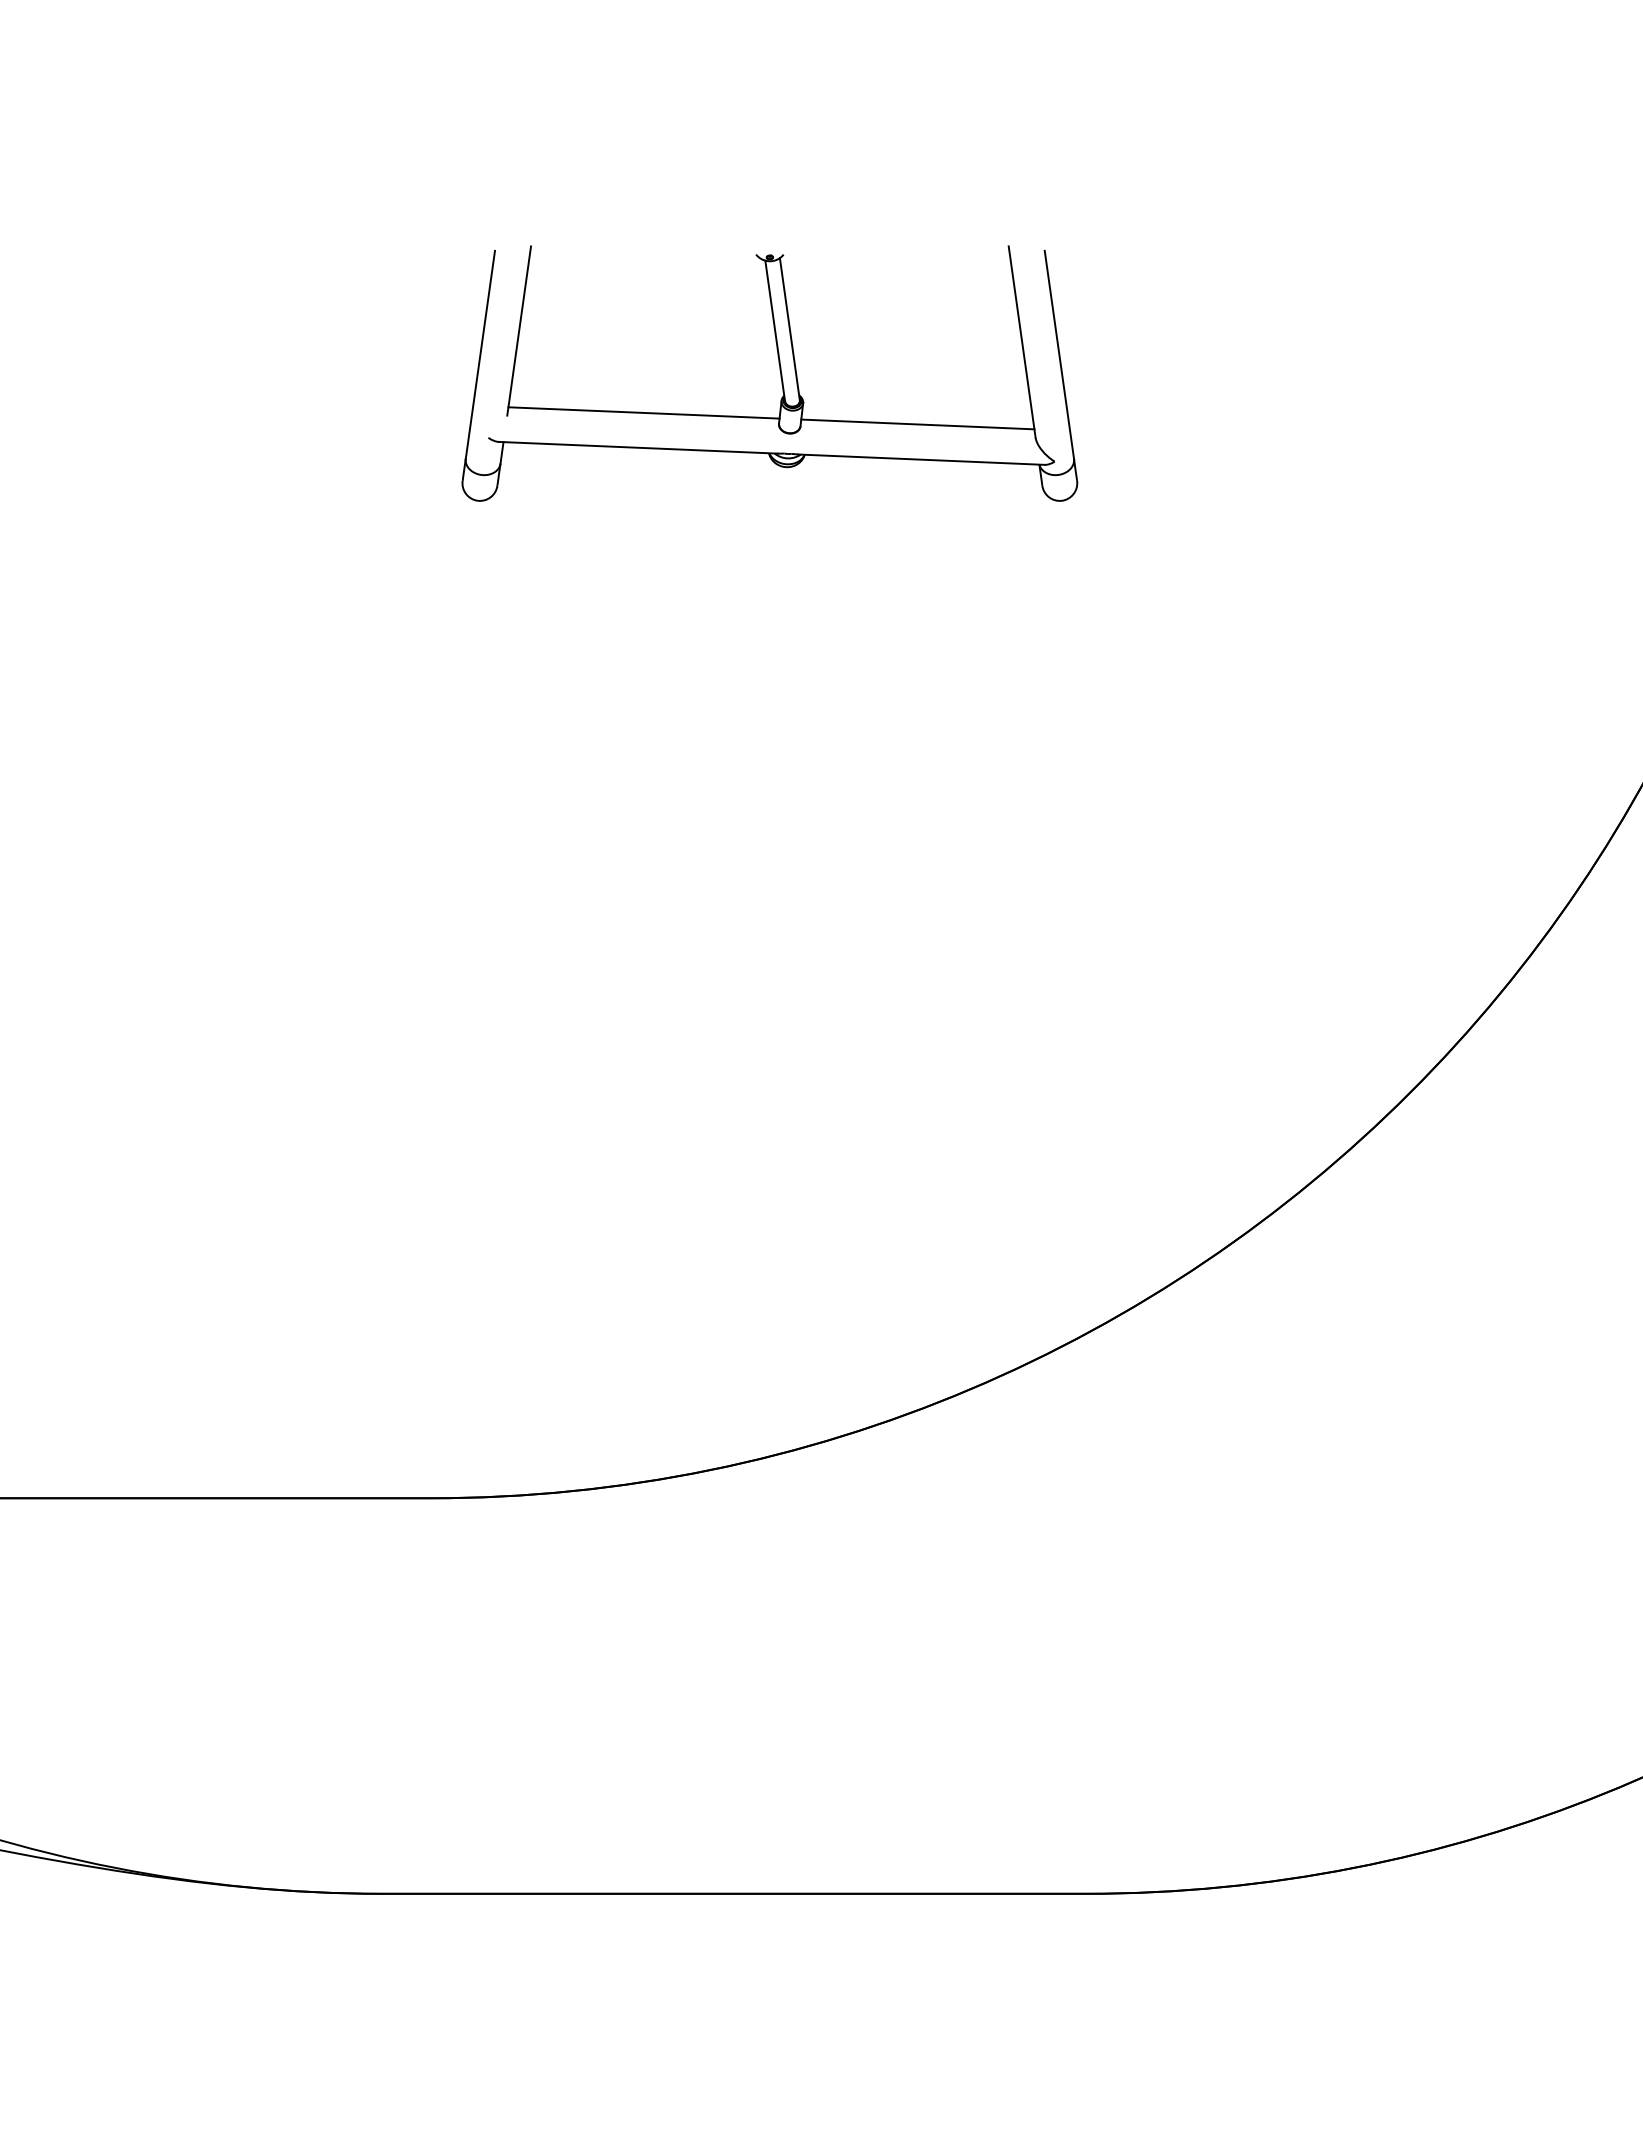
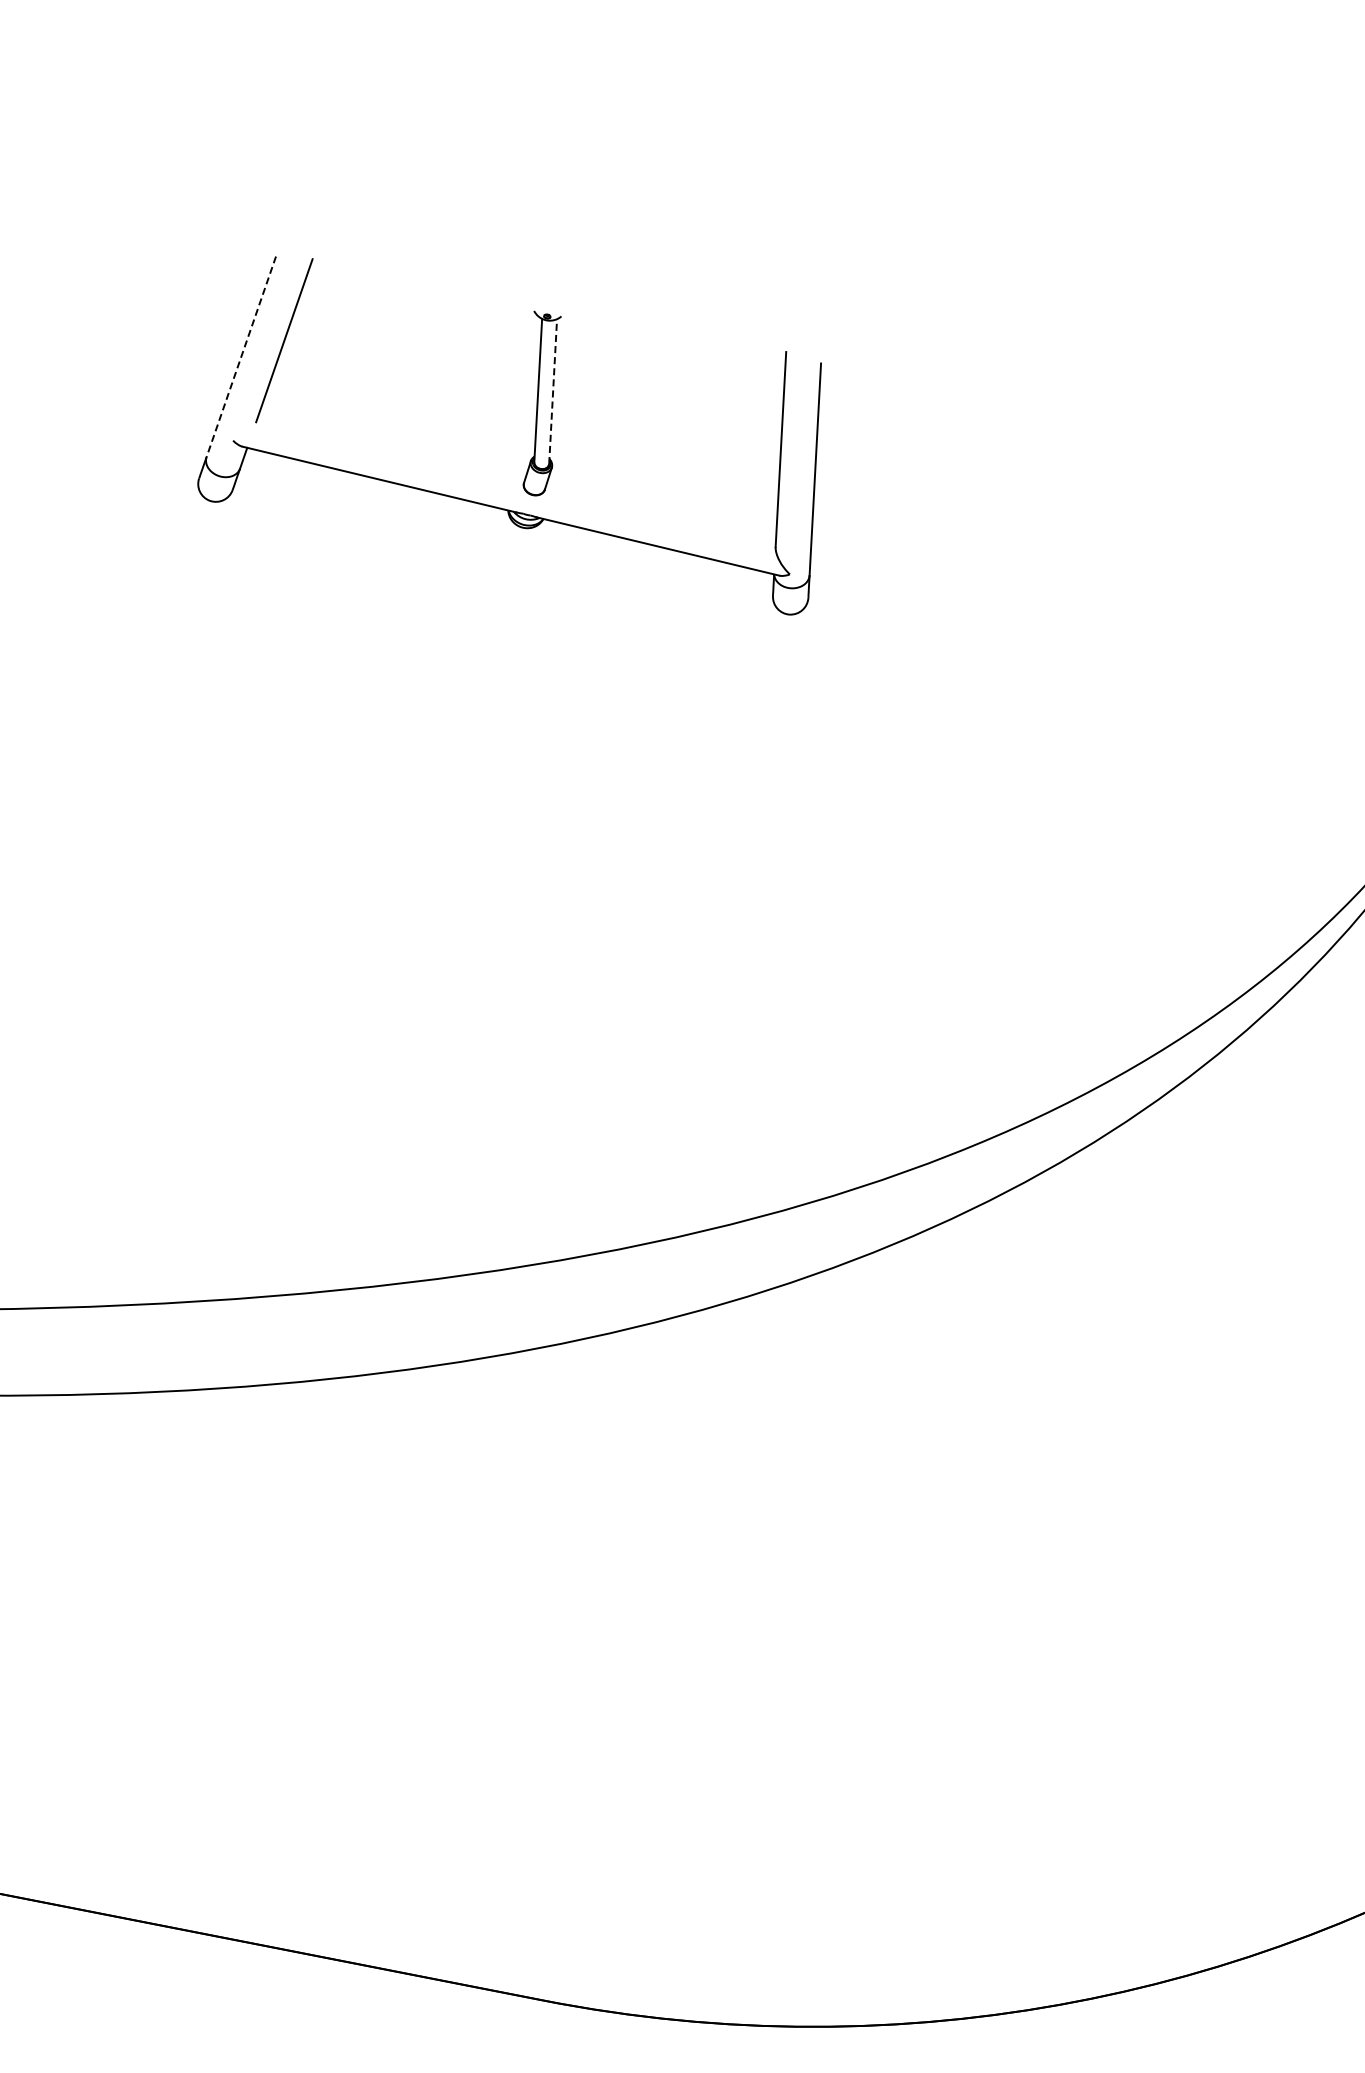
line: (789, 329) -> (552, 391), solid -> dashed
line: (480, 355) -> (241, 357), solid -> dashed
line: (643, 412) -> (391, 445), removed
line: (917, 424) -> (661, 510), removed

